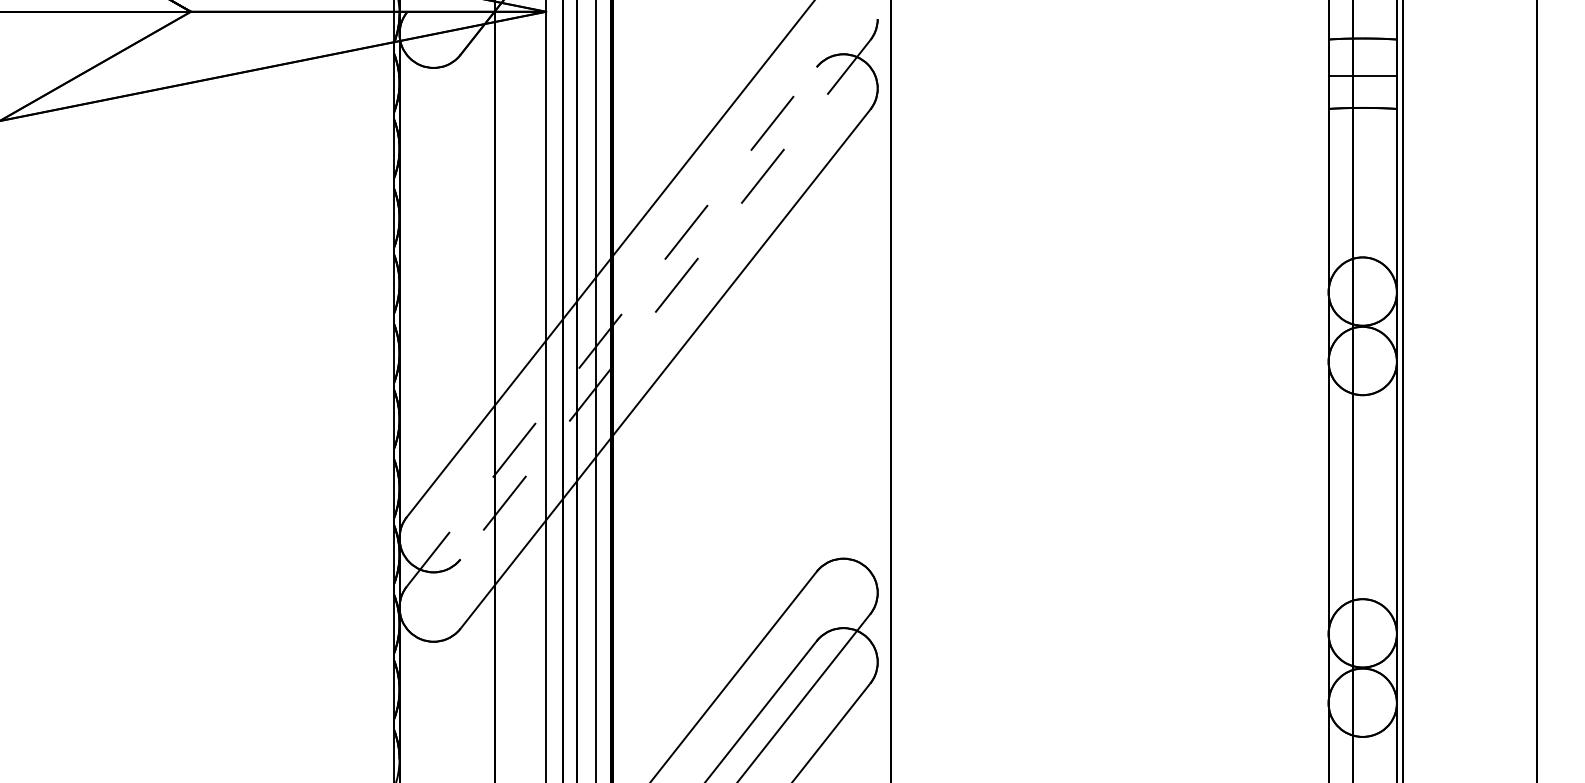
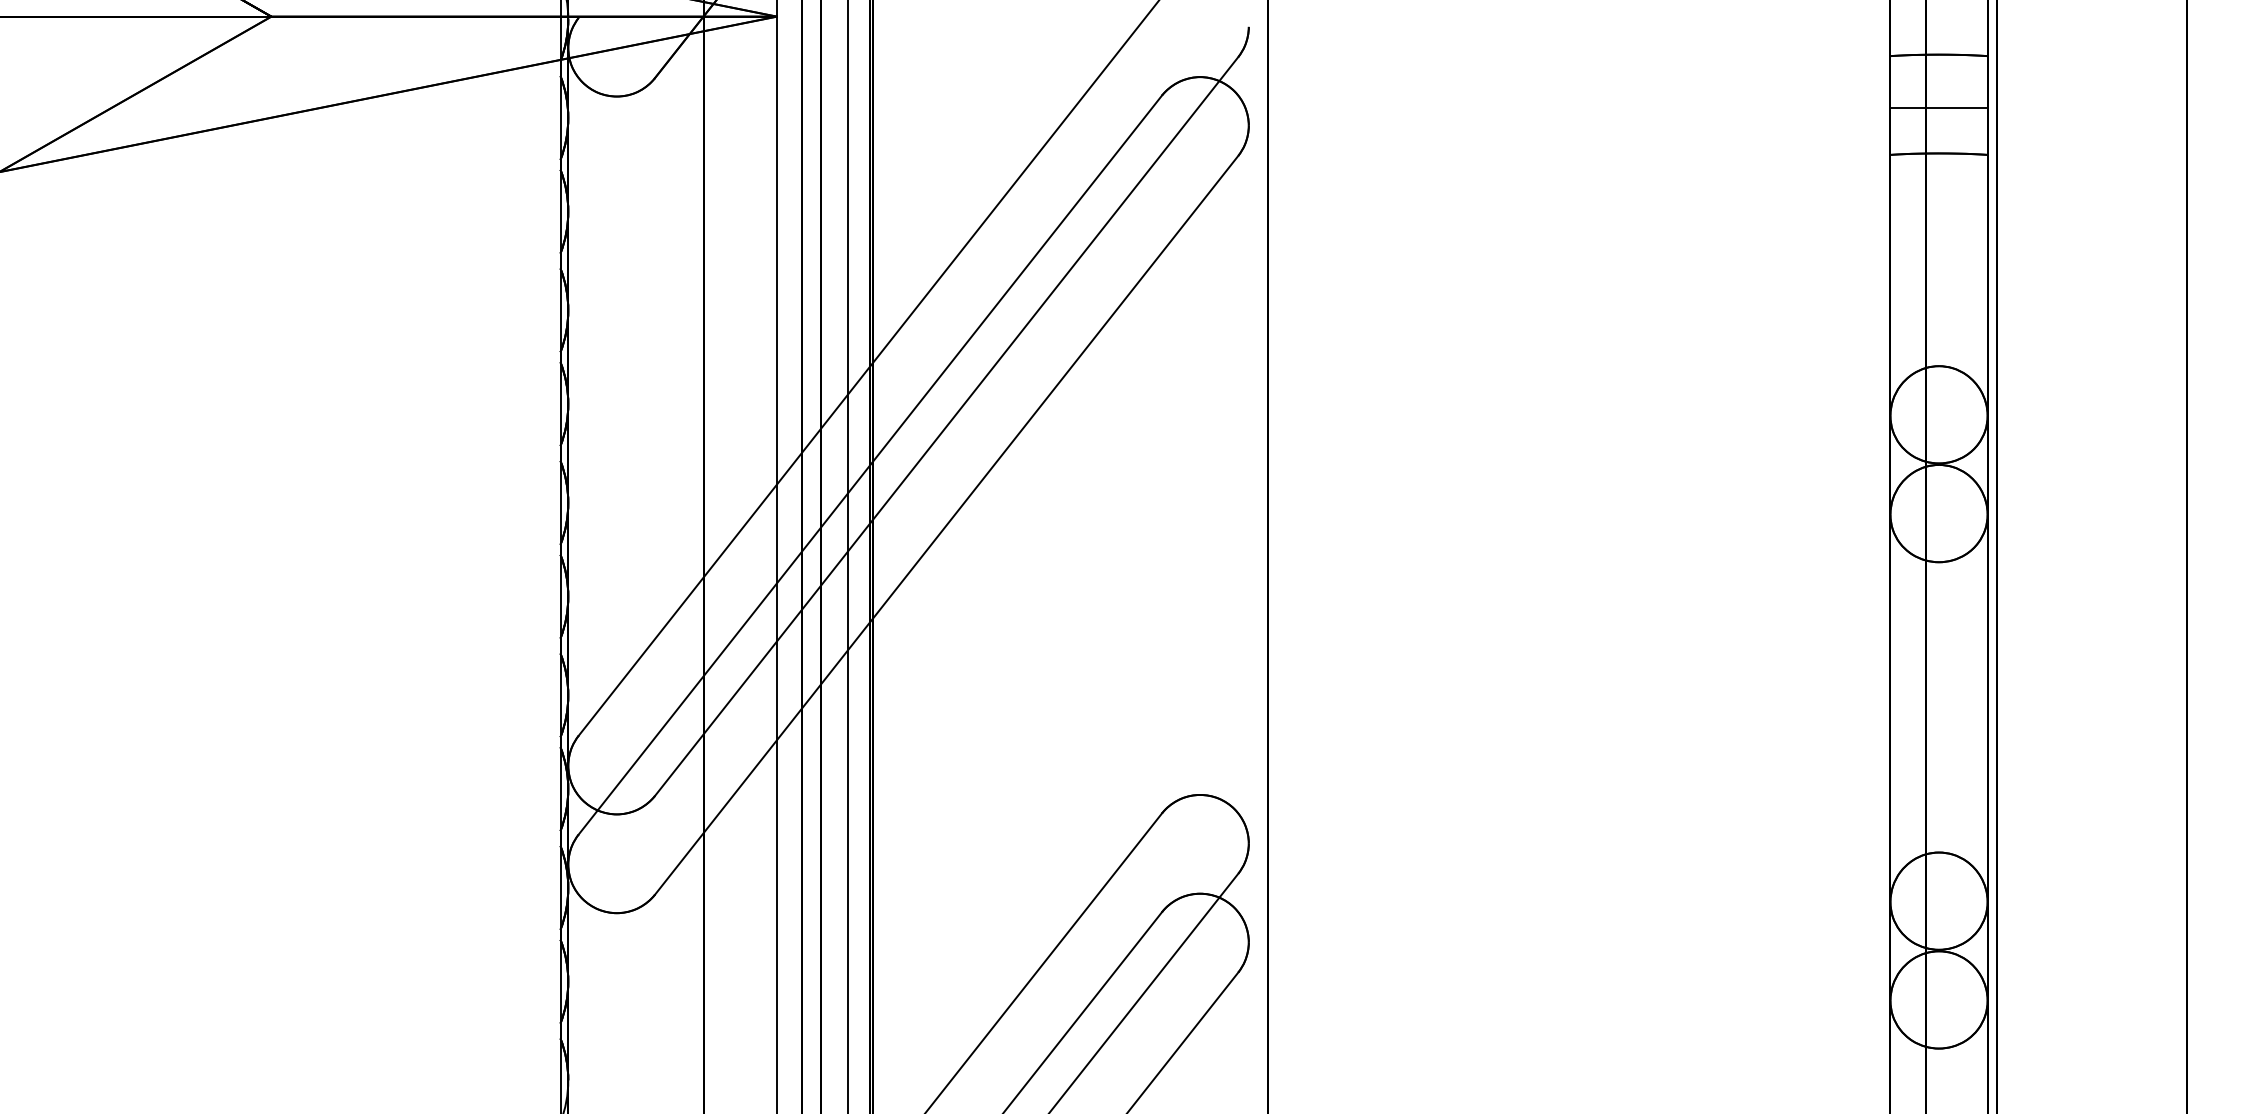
line: (665, 299) -> (946, 426), dashed -> solid
line: (611, 327) -> (870, 465), dashed -> solid

